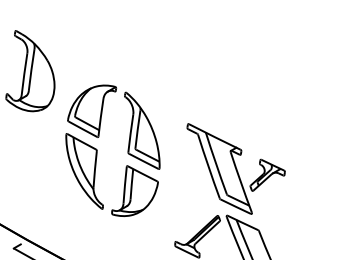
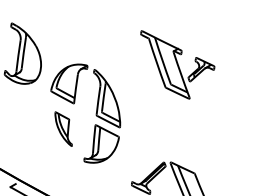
part: (235, 168) -> (177, 64), moved
part: (84, 171) -> (63, 129), size x0.6

